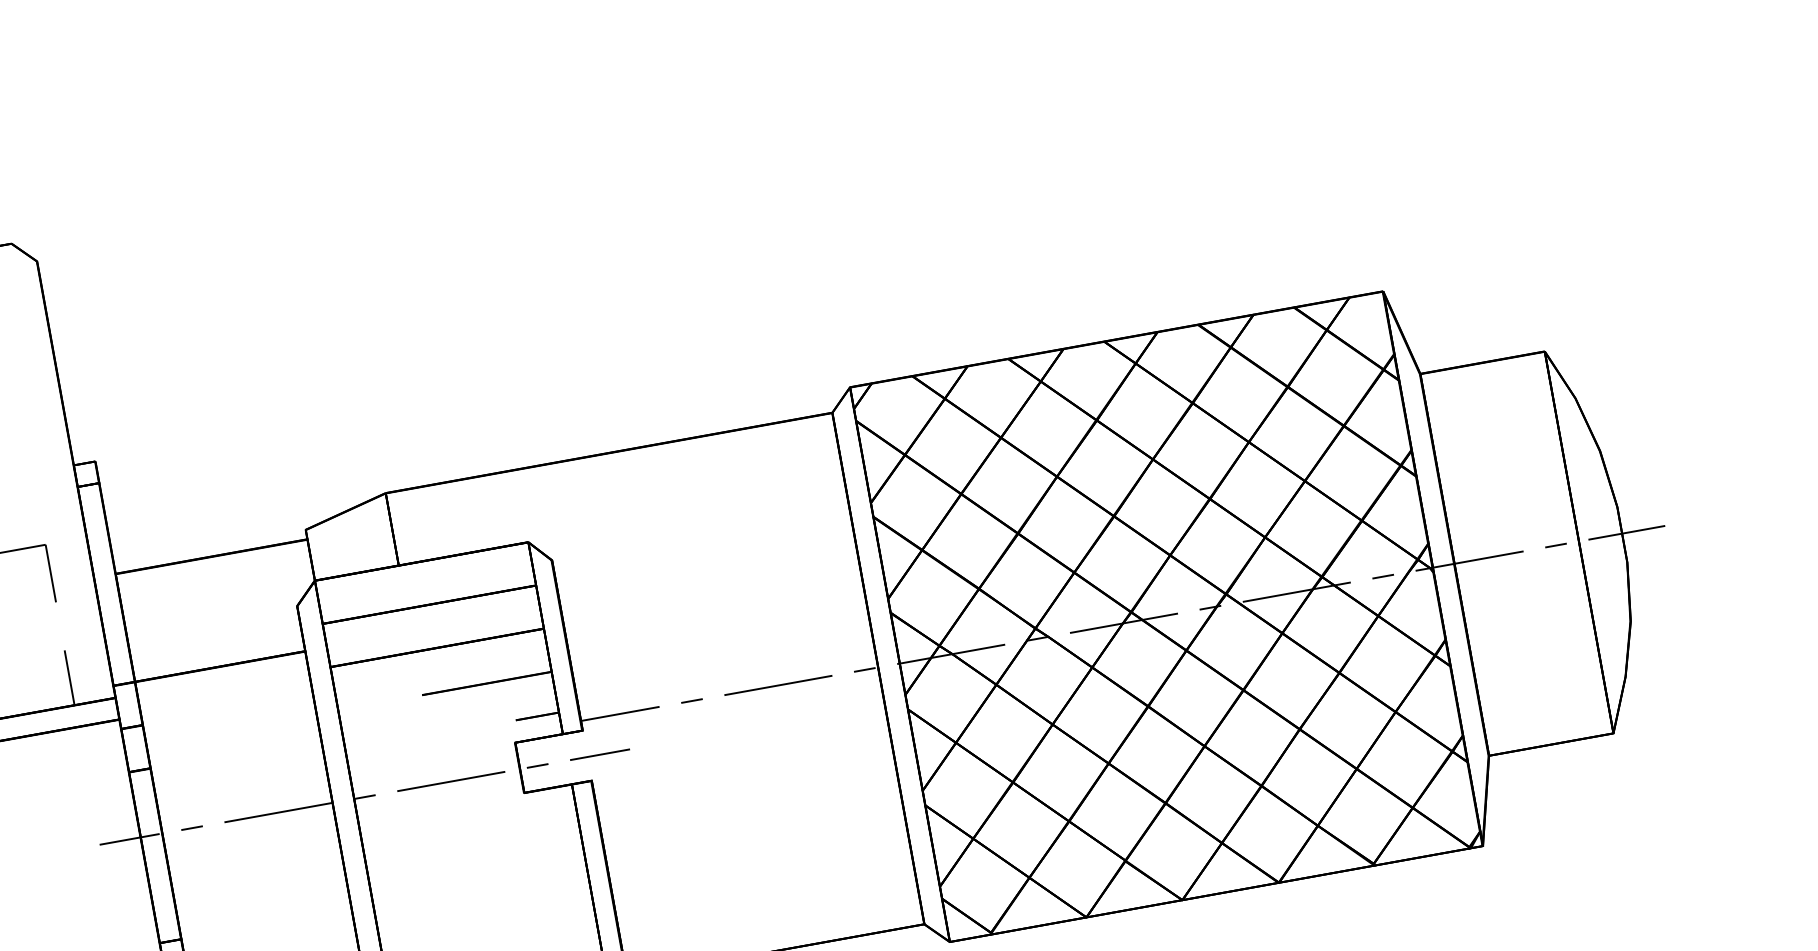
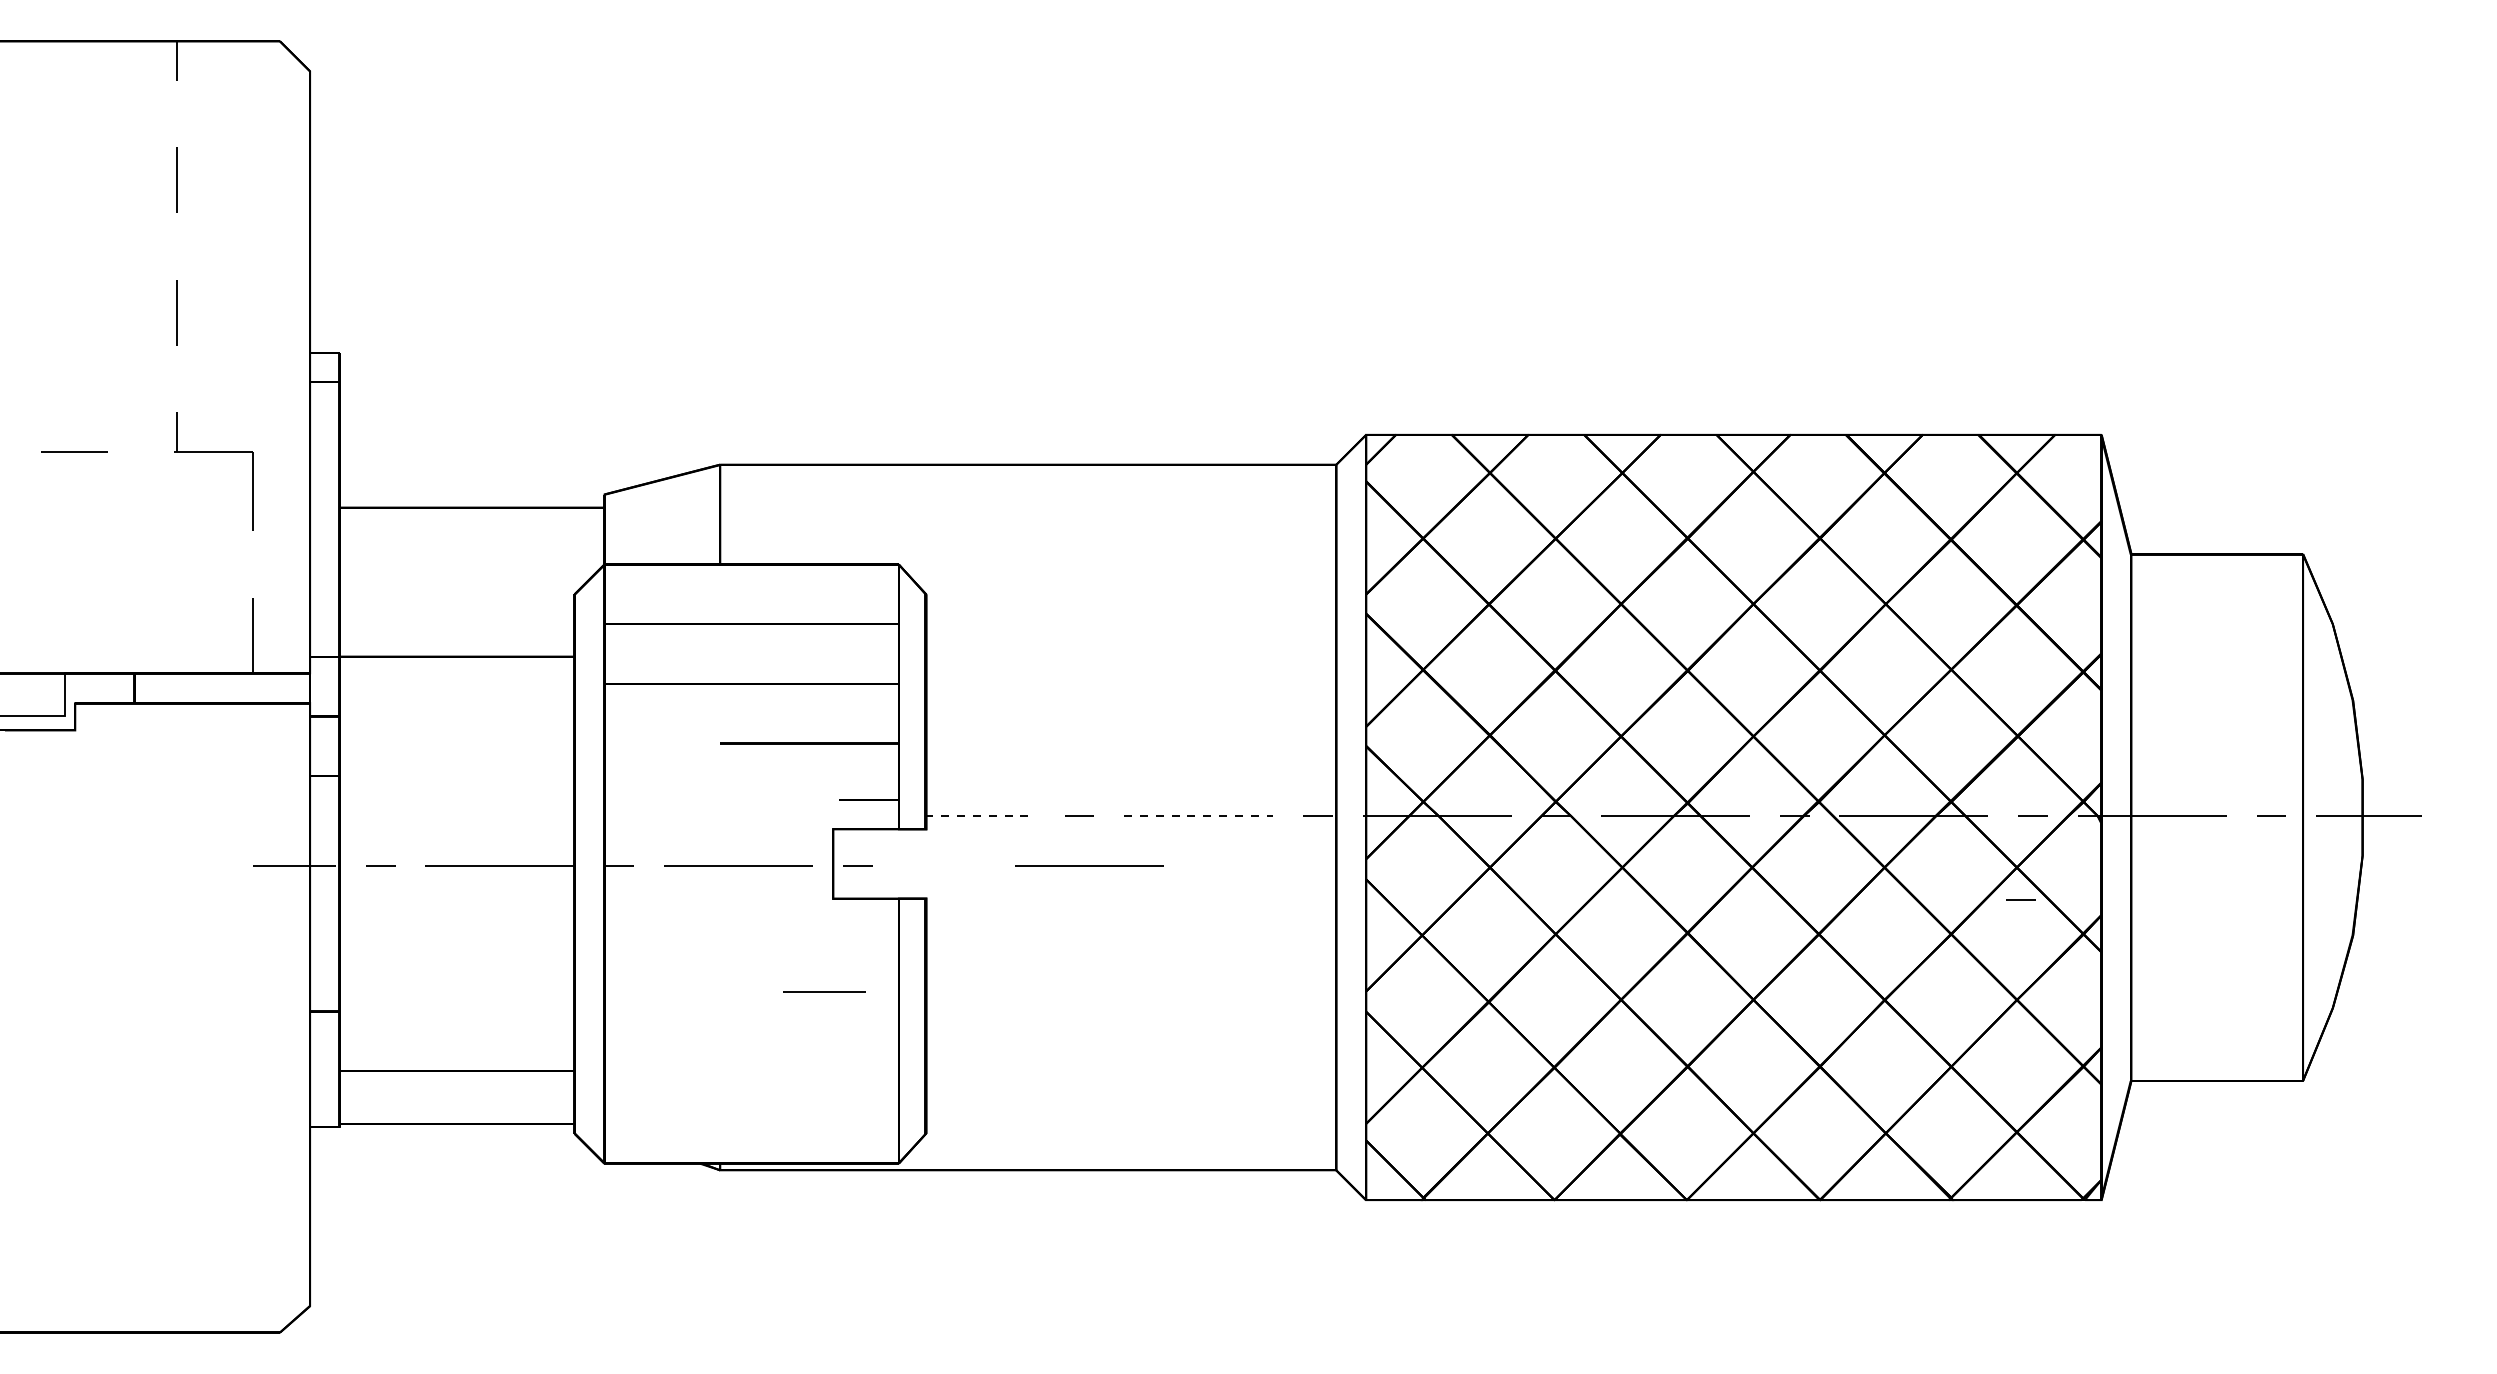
line: (1385, 638) -> (2020, 899), added
line: (778, 685) -> (1198, 816), solid -> dashed
line: (620, 714) -> (980, 816), solid -> dashed
line: (705, 735) -> (1089, 865), added
line: (599, 754) -> (824, 991), moved

